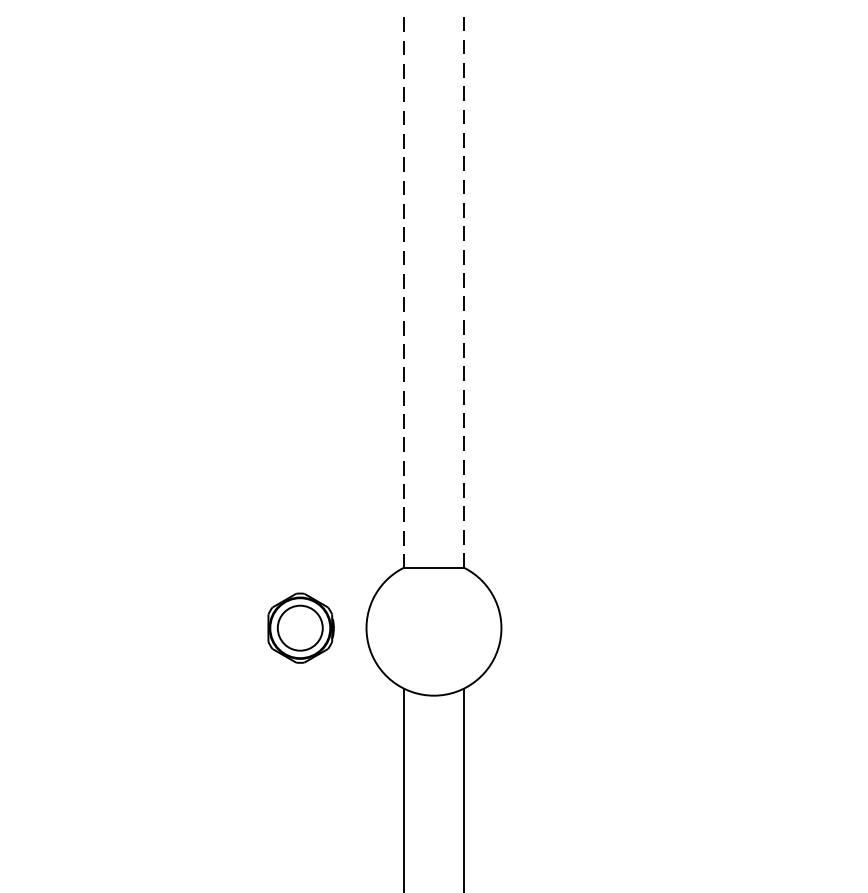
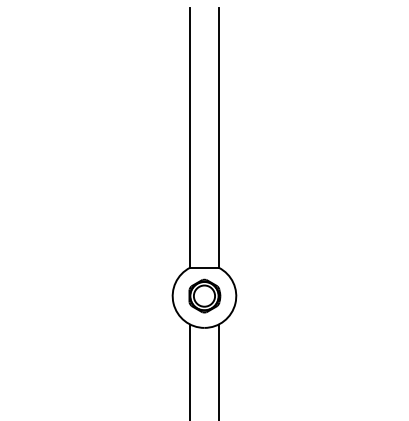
line: (404, 291) -> (190, 137), dashed -> solid
line: (463, 291) -> (218, 137), dashed -> solid
part: (300, 626) -> (204, 295), moved

